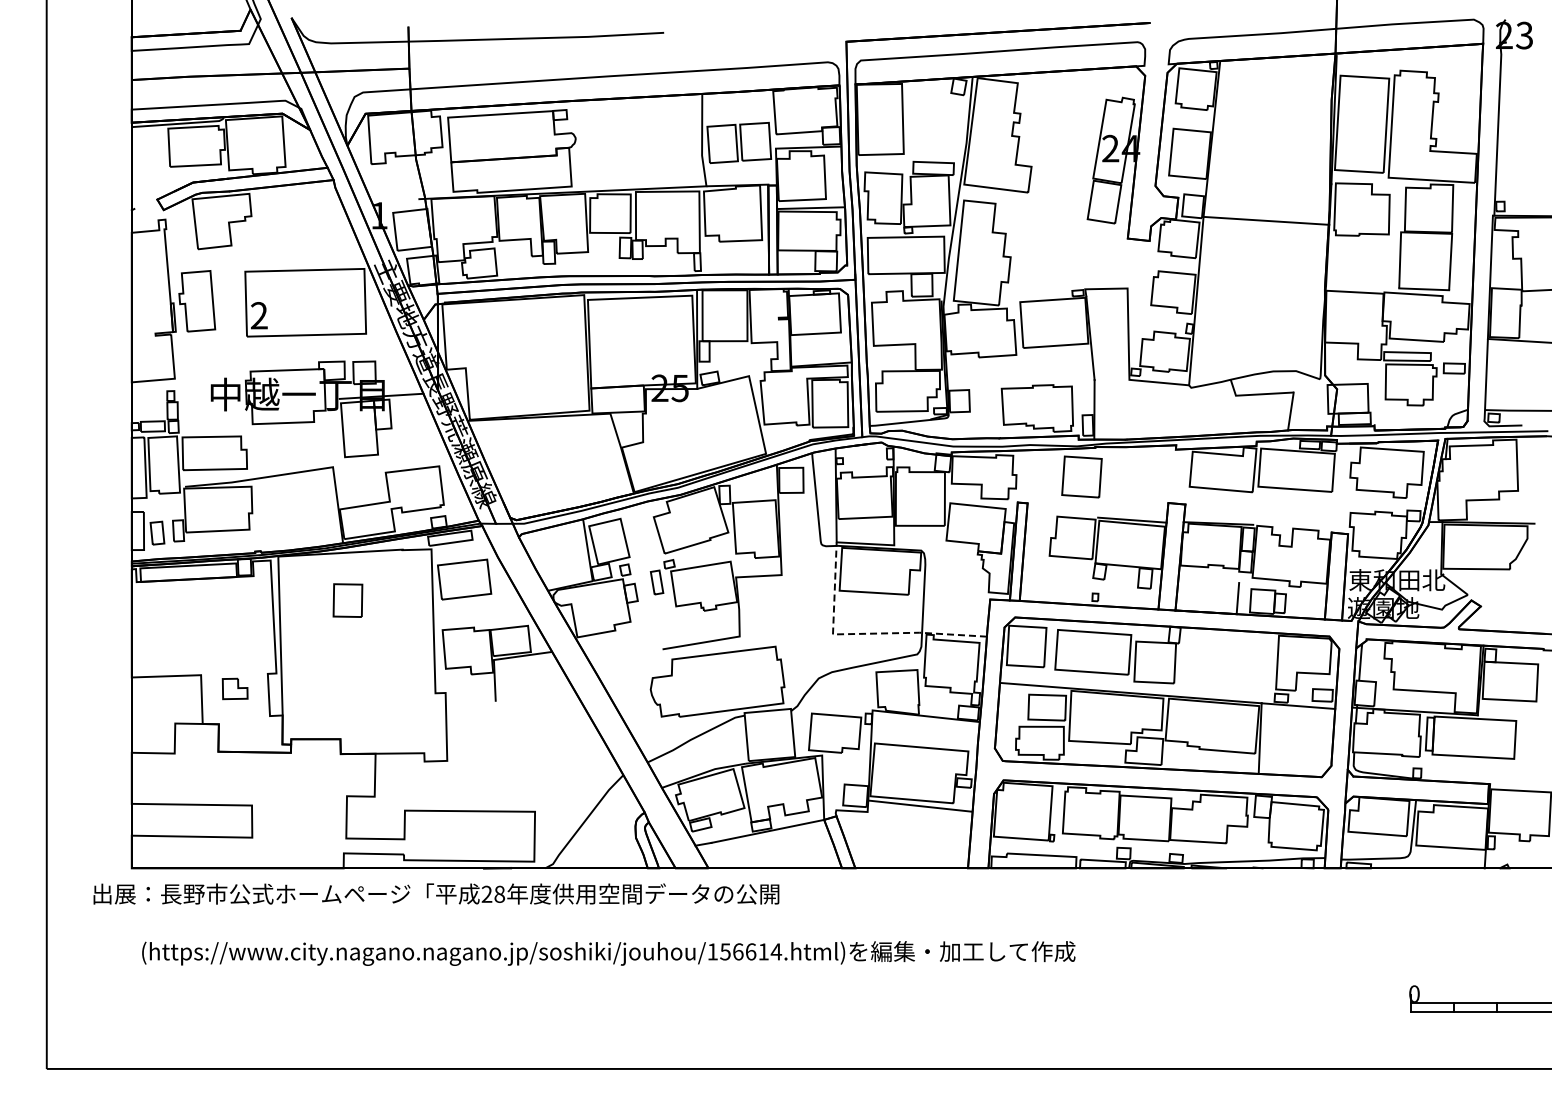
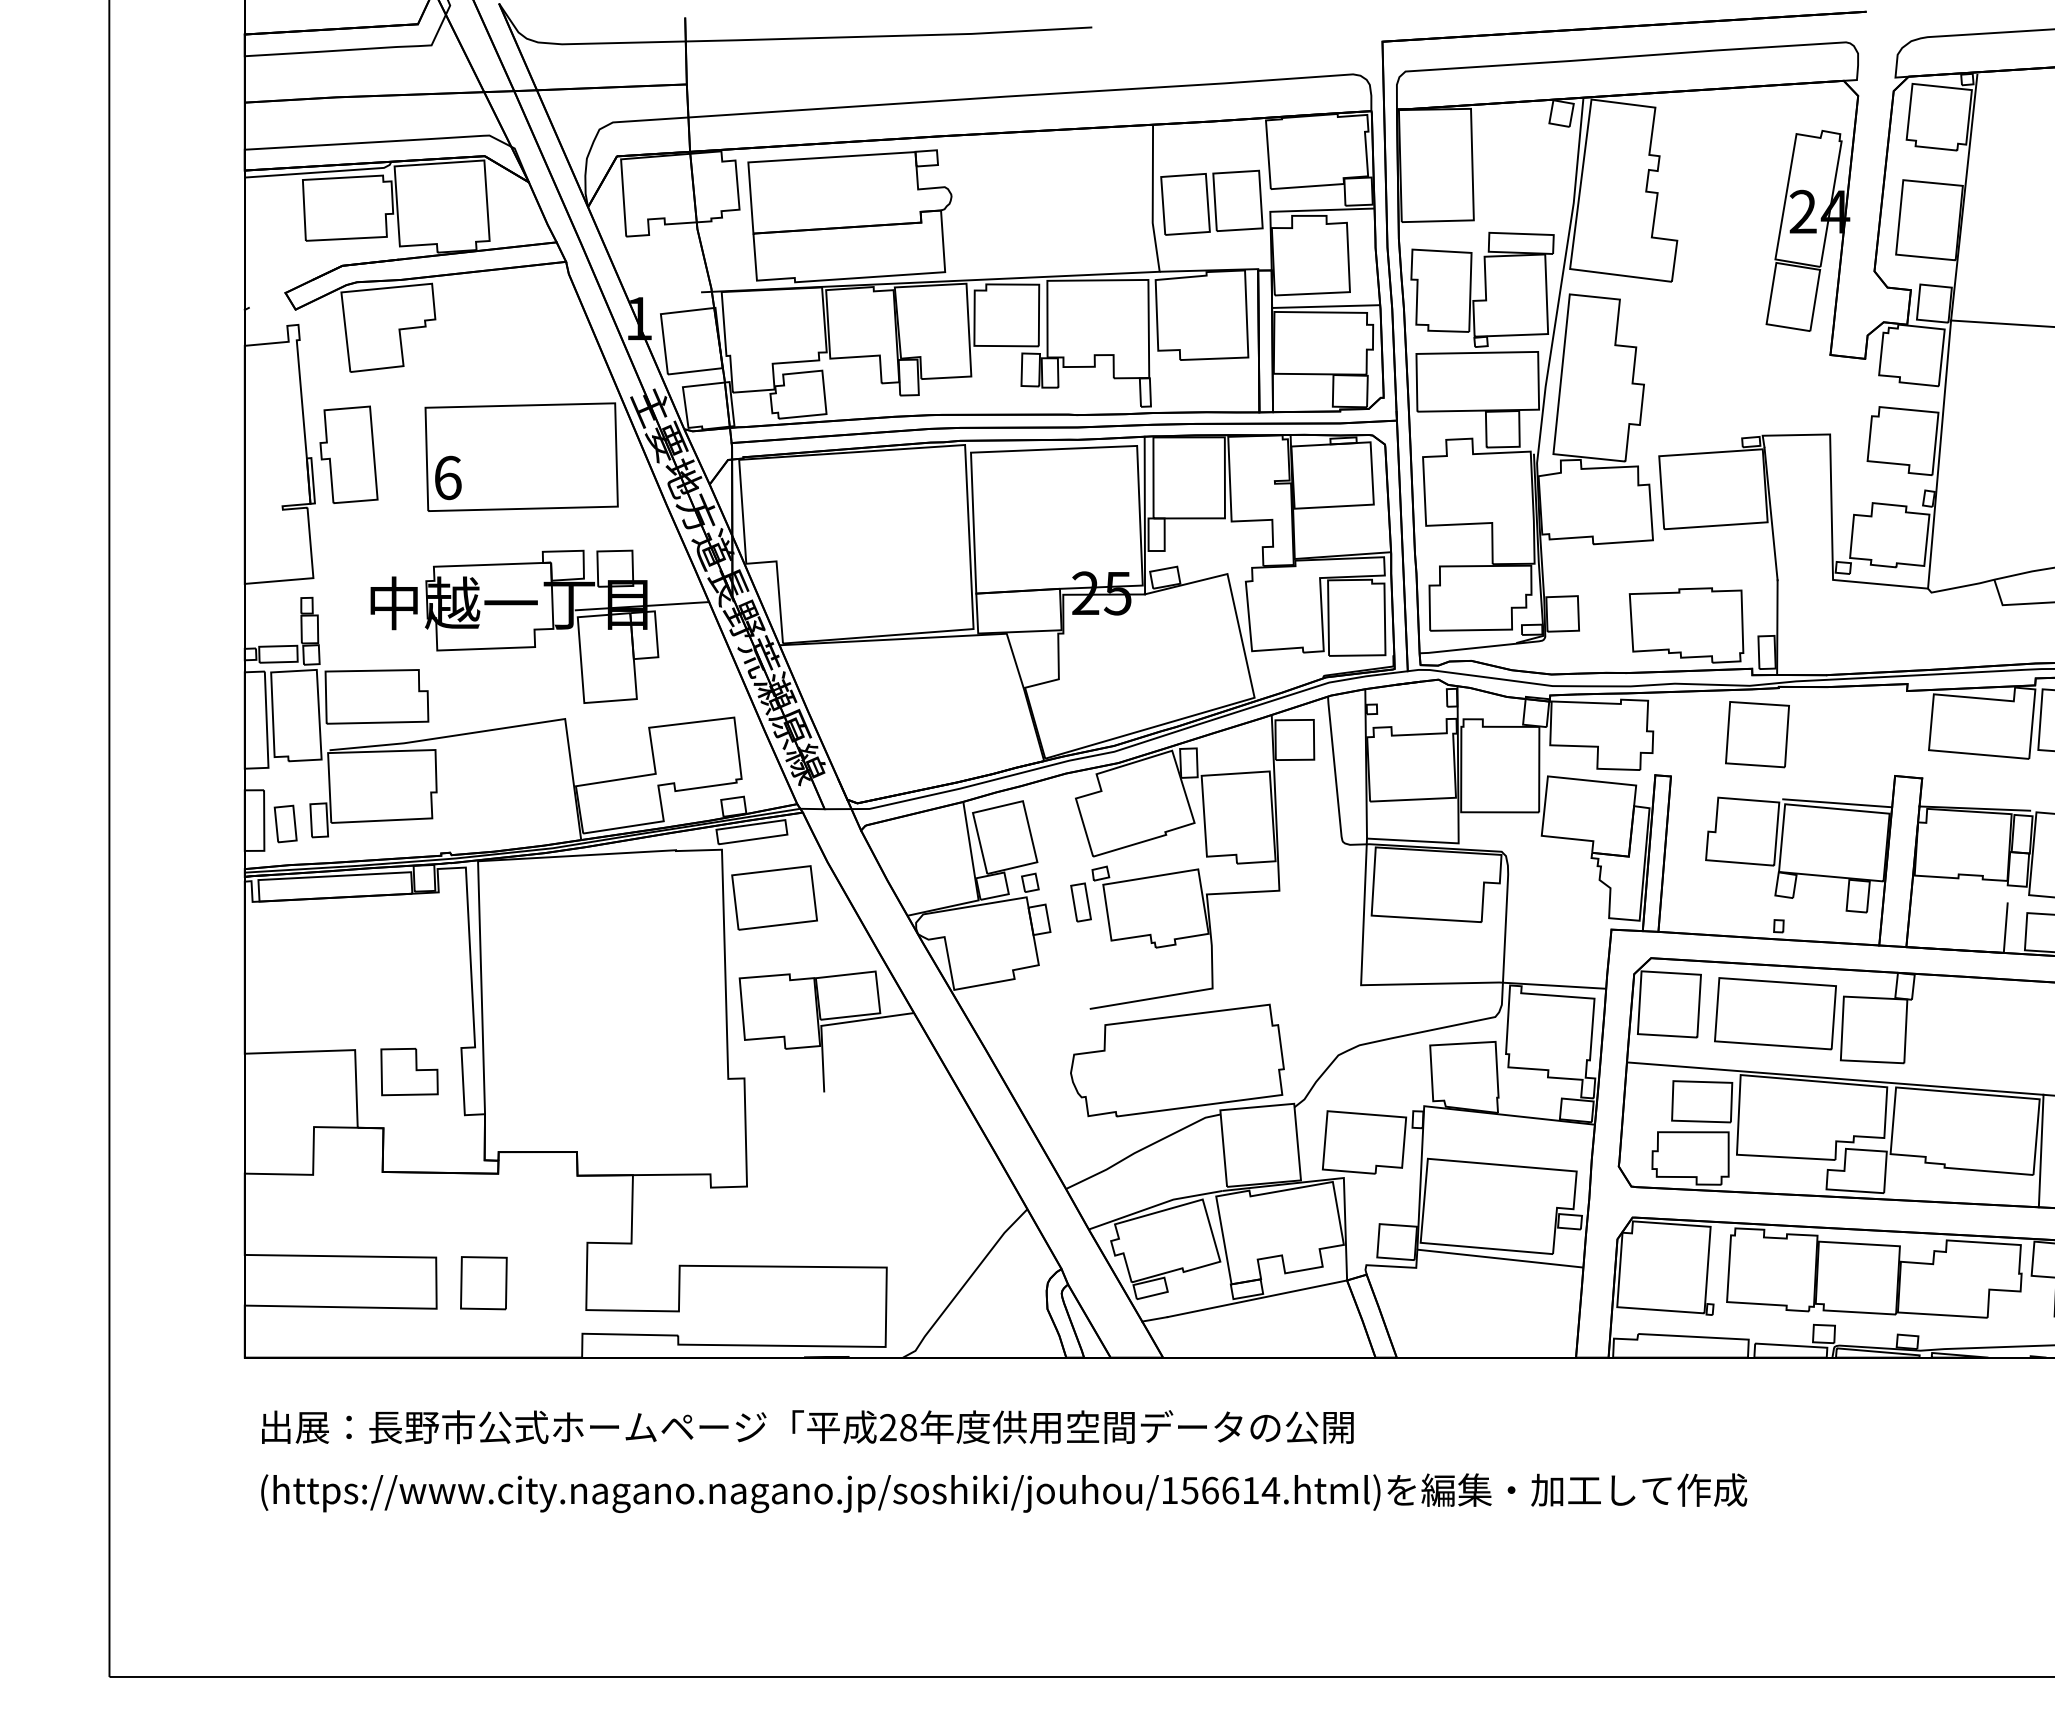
text: (258, 315) -> (446, 477), 2 -> 6
part: (347, 600) -> (483, 1283), moved
line: (863, 633) -> (1409, 983), dashed -> solid
part: (234, 688) -> (408, 1071), size x1.43
text: (436, 893) -> (807, 1426), moved

